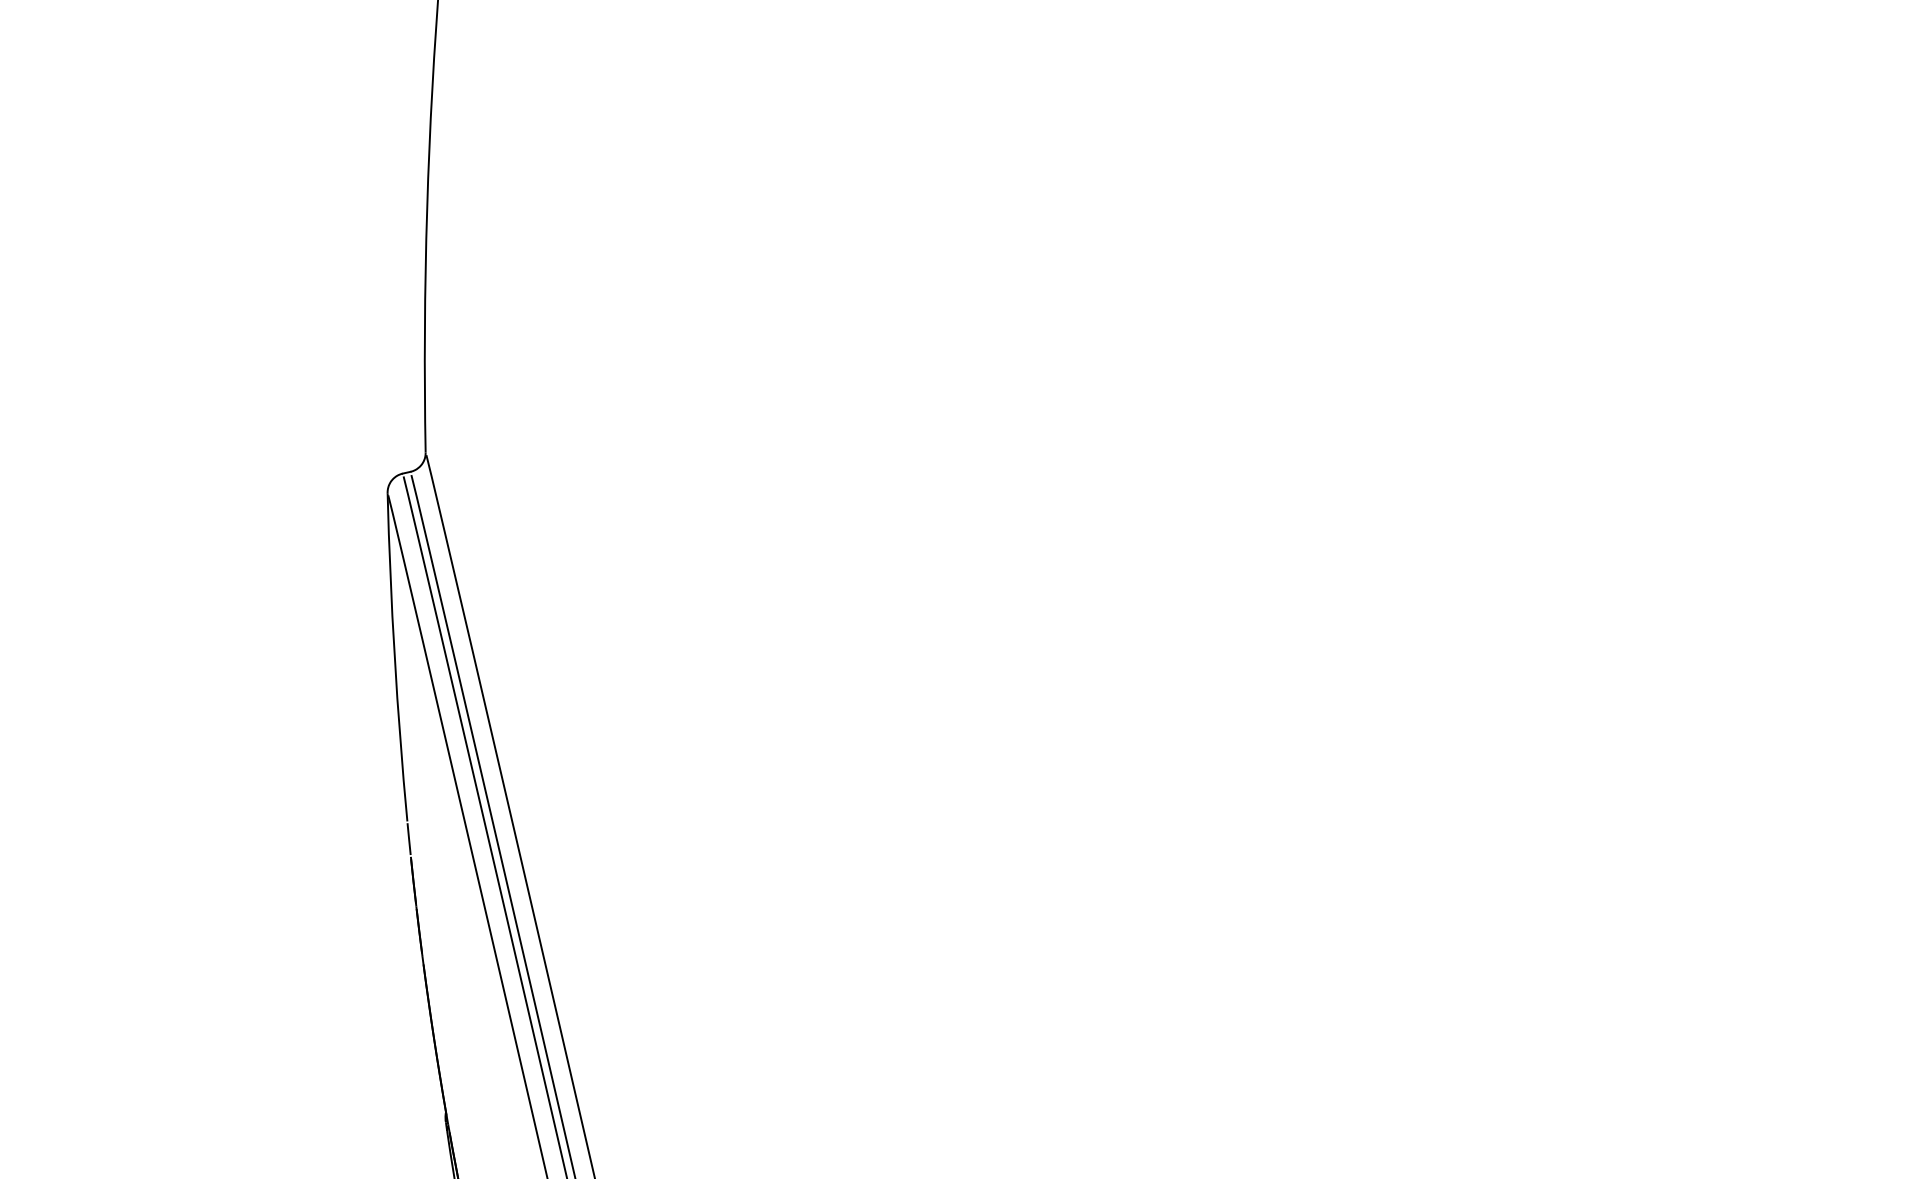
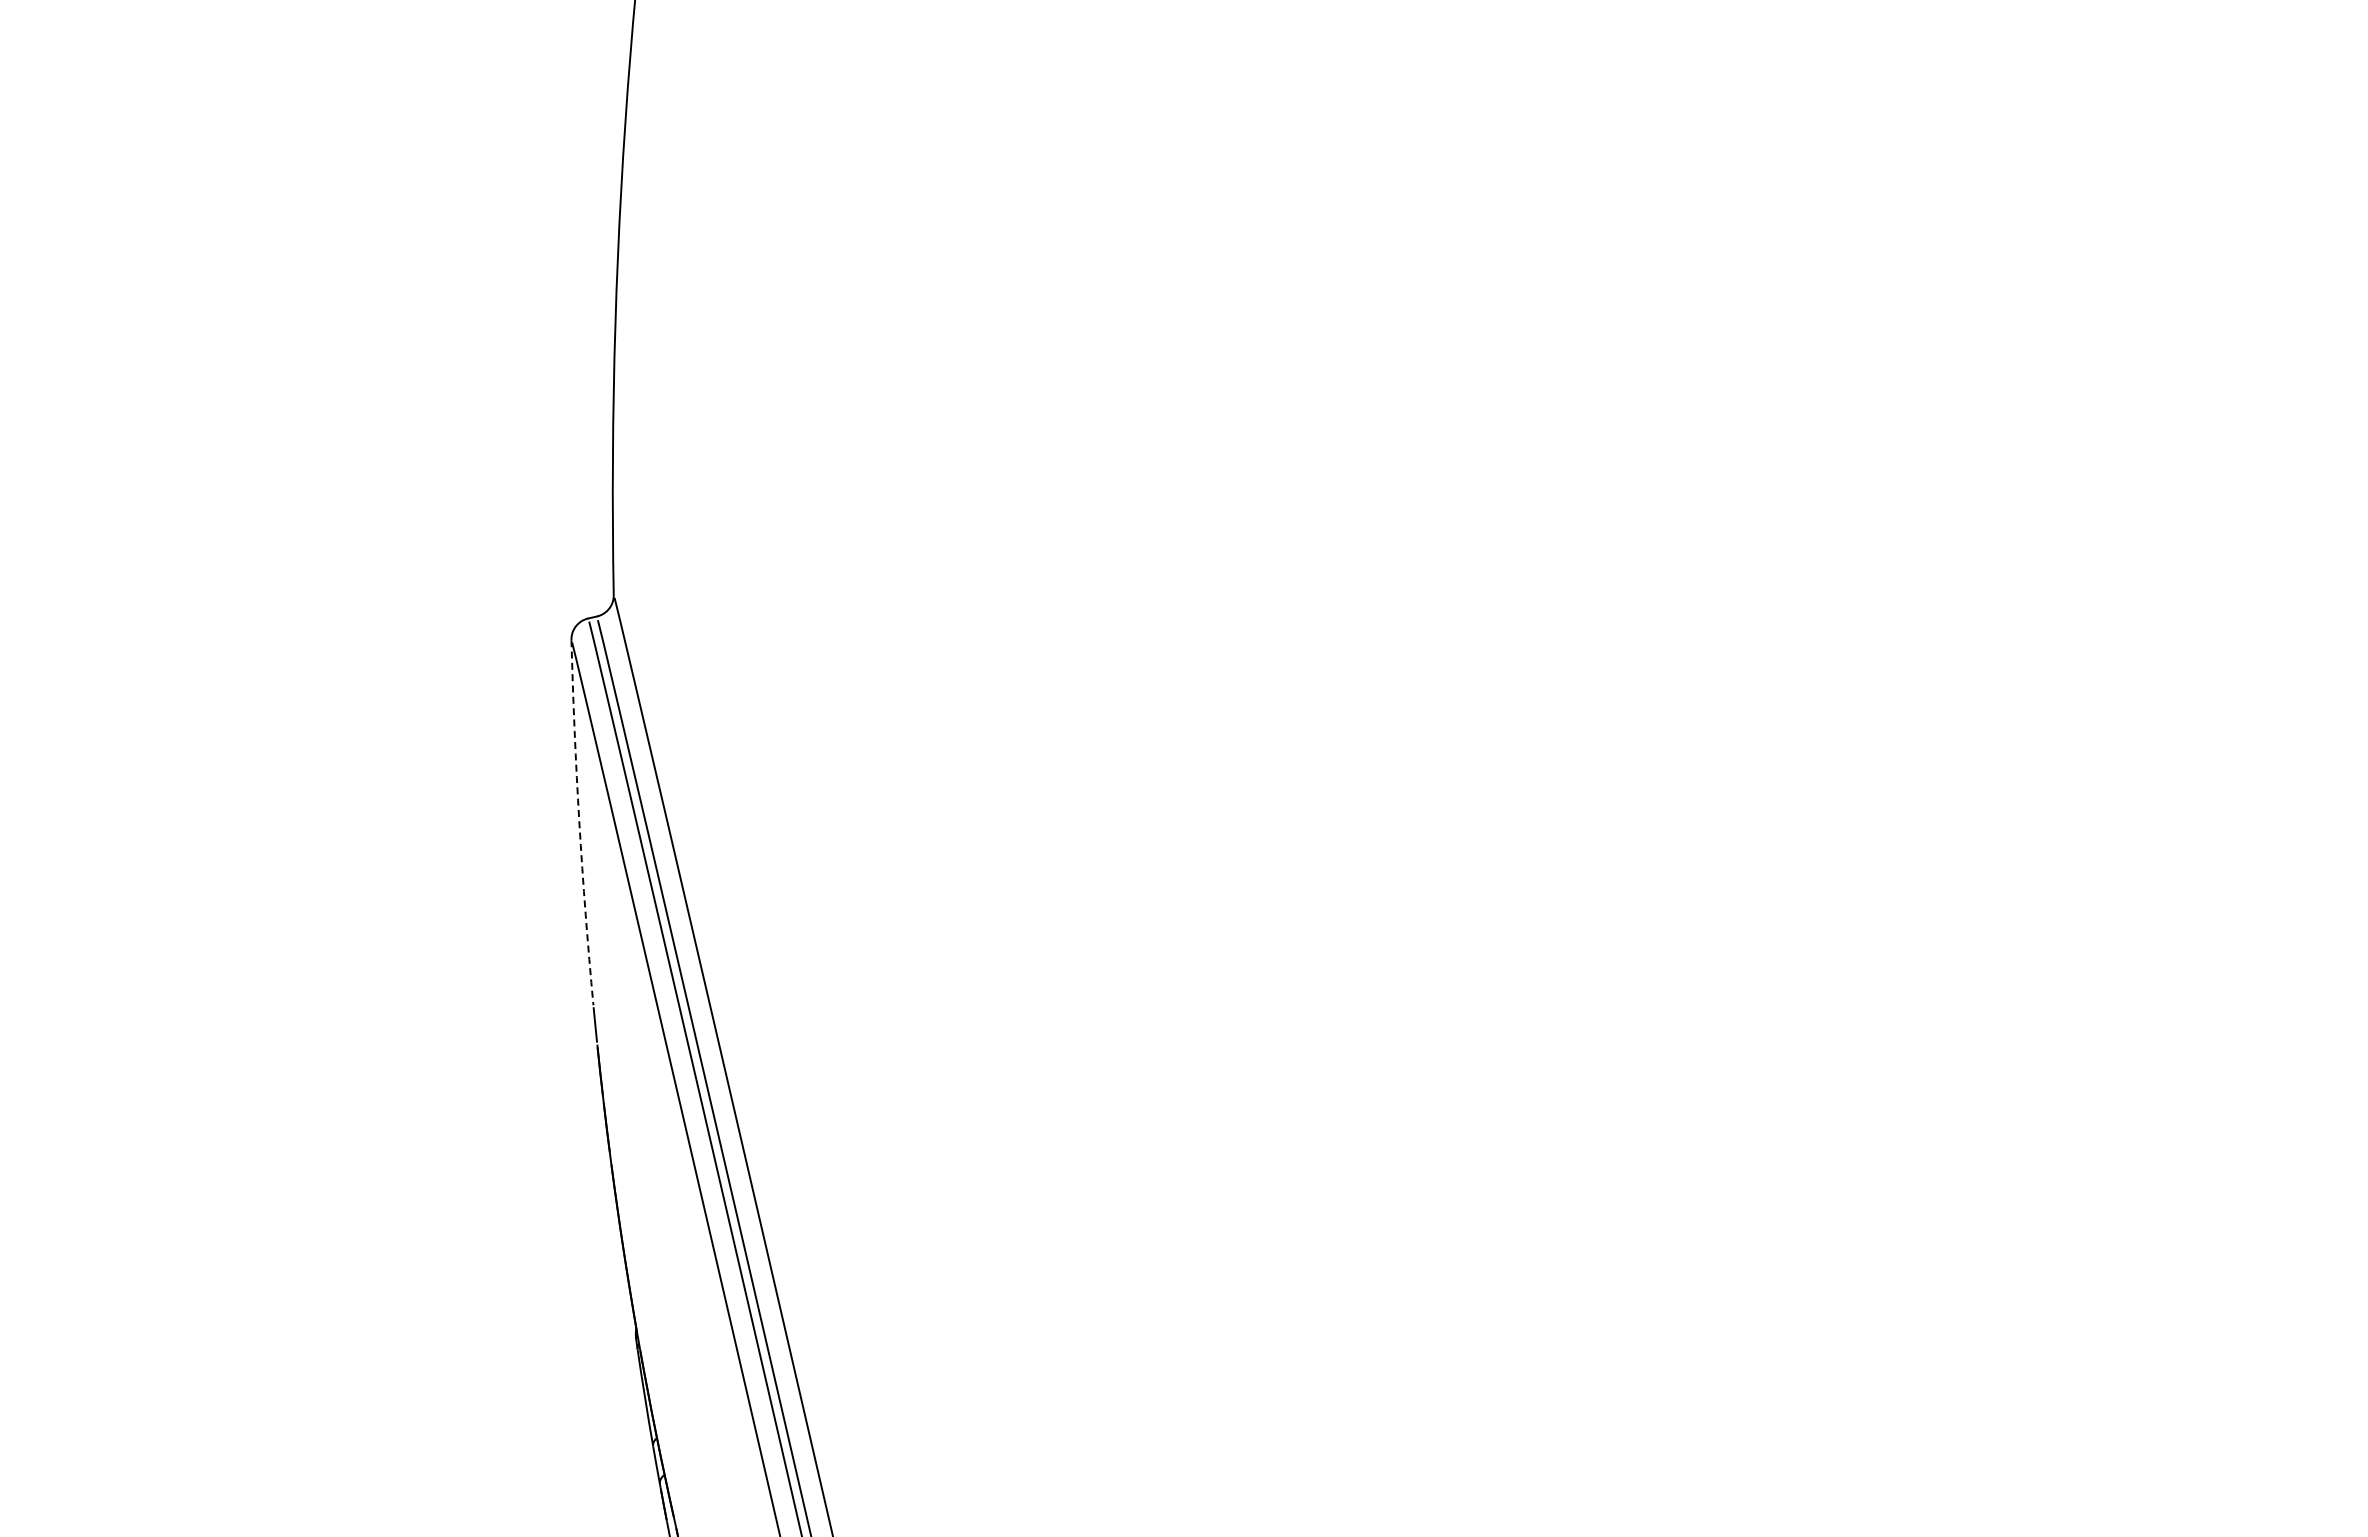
arc: (394, 657) -> (579, 822), solid -> dashed

